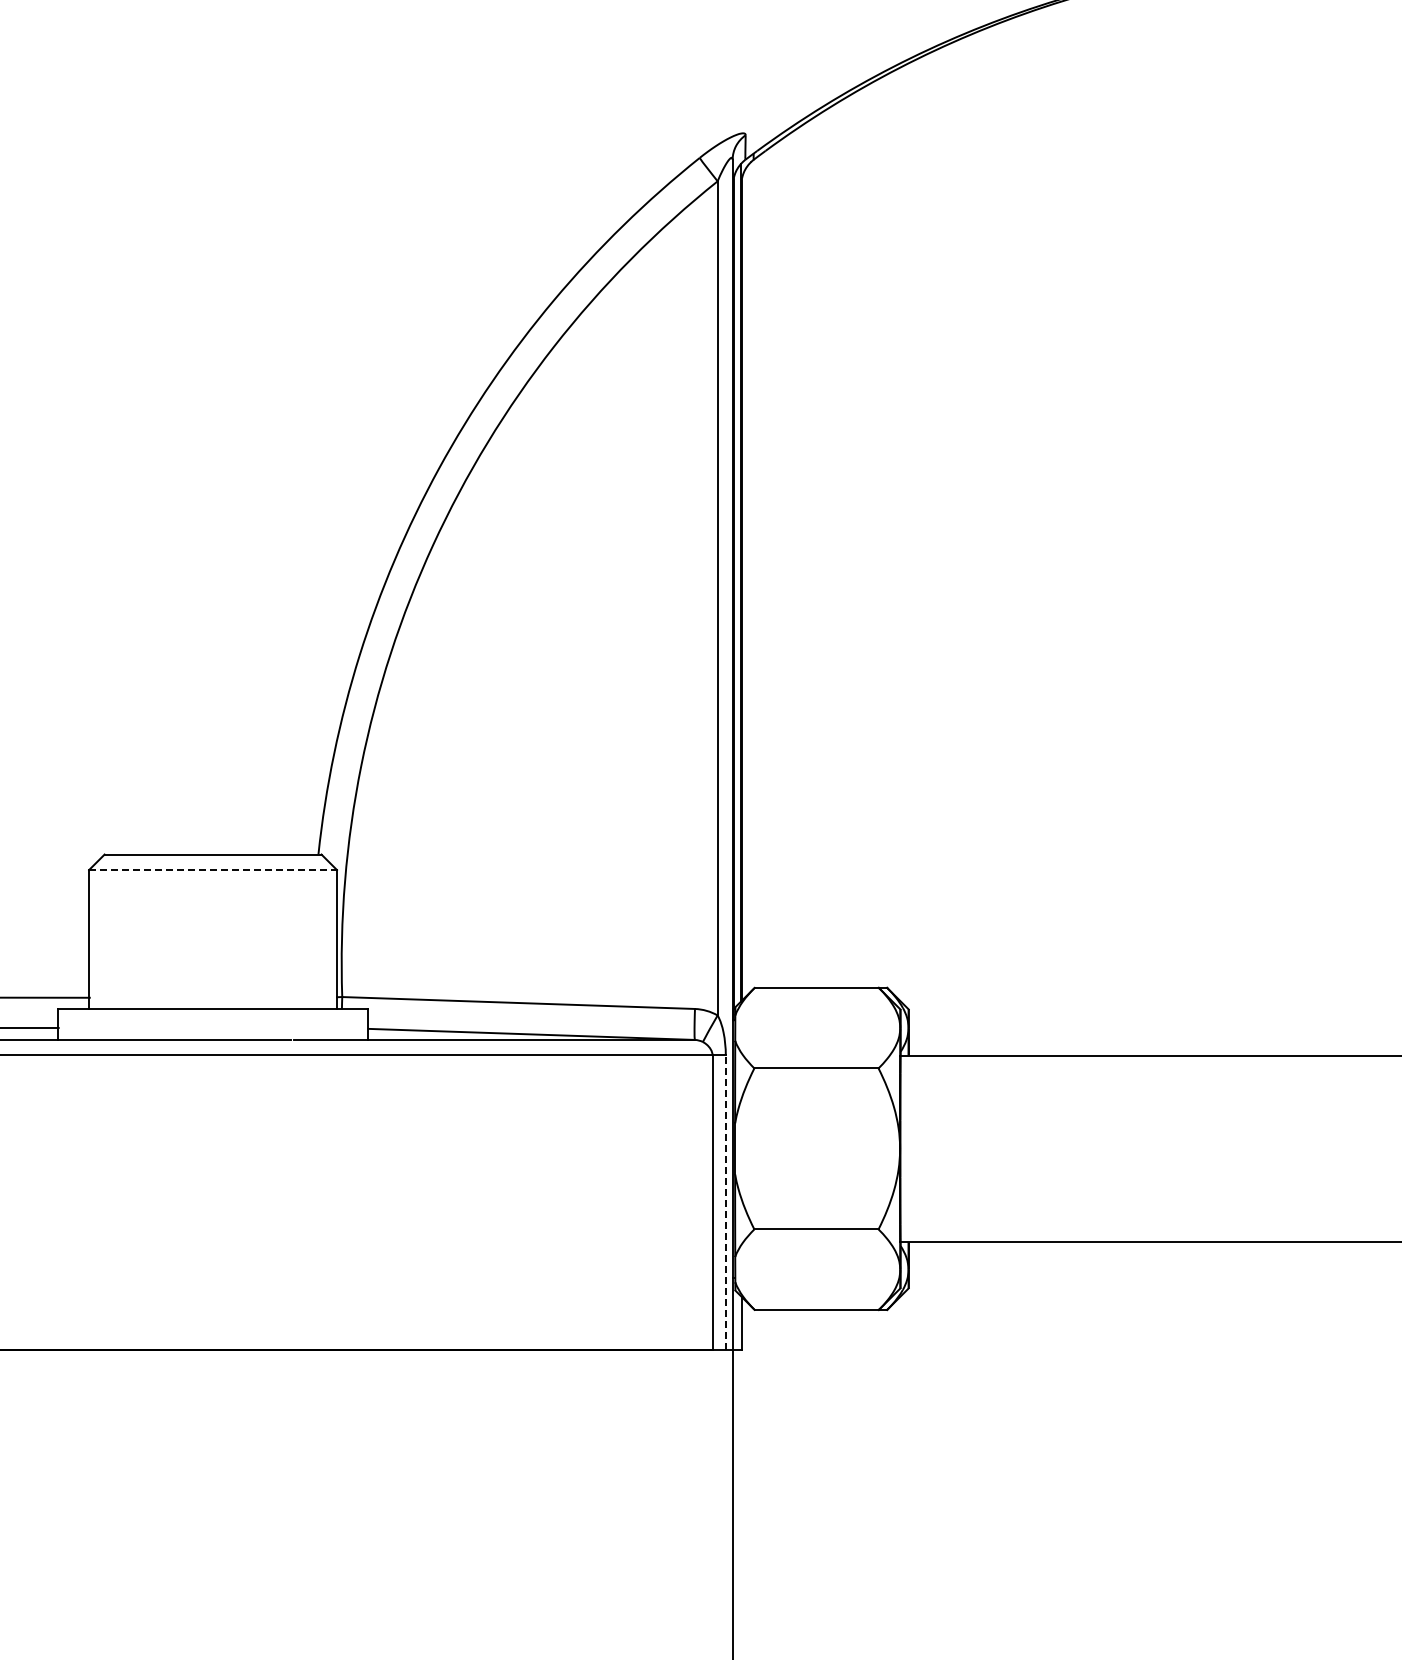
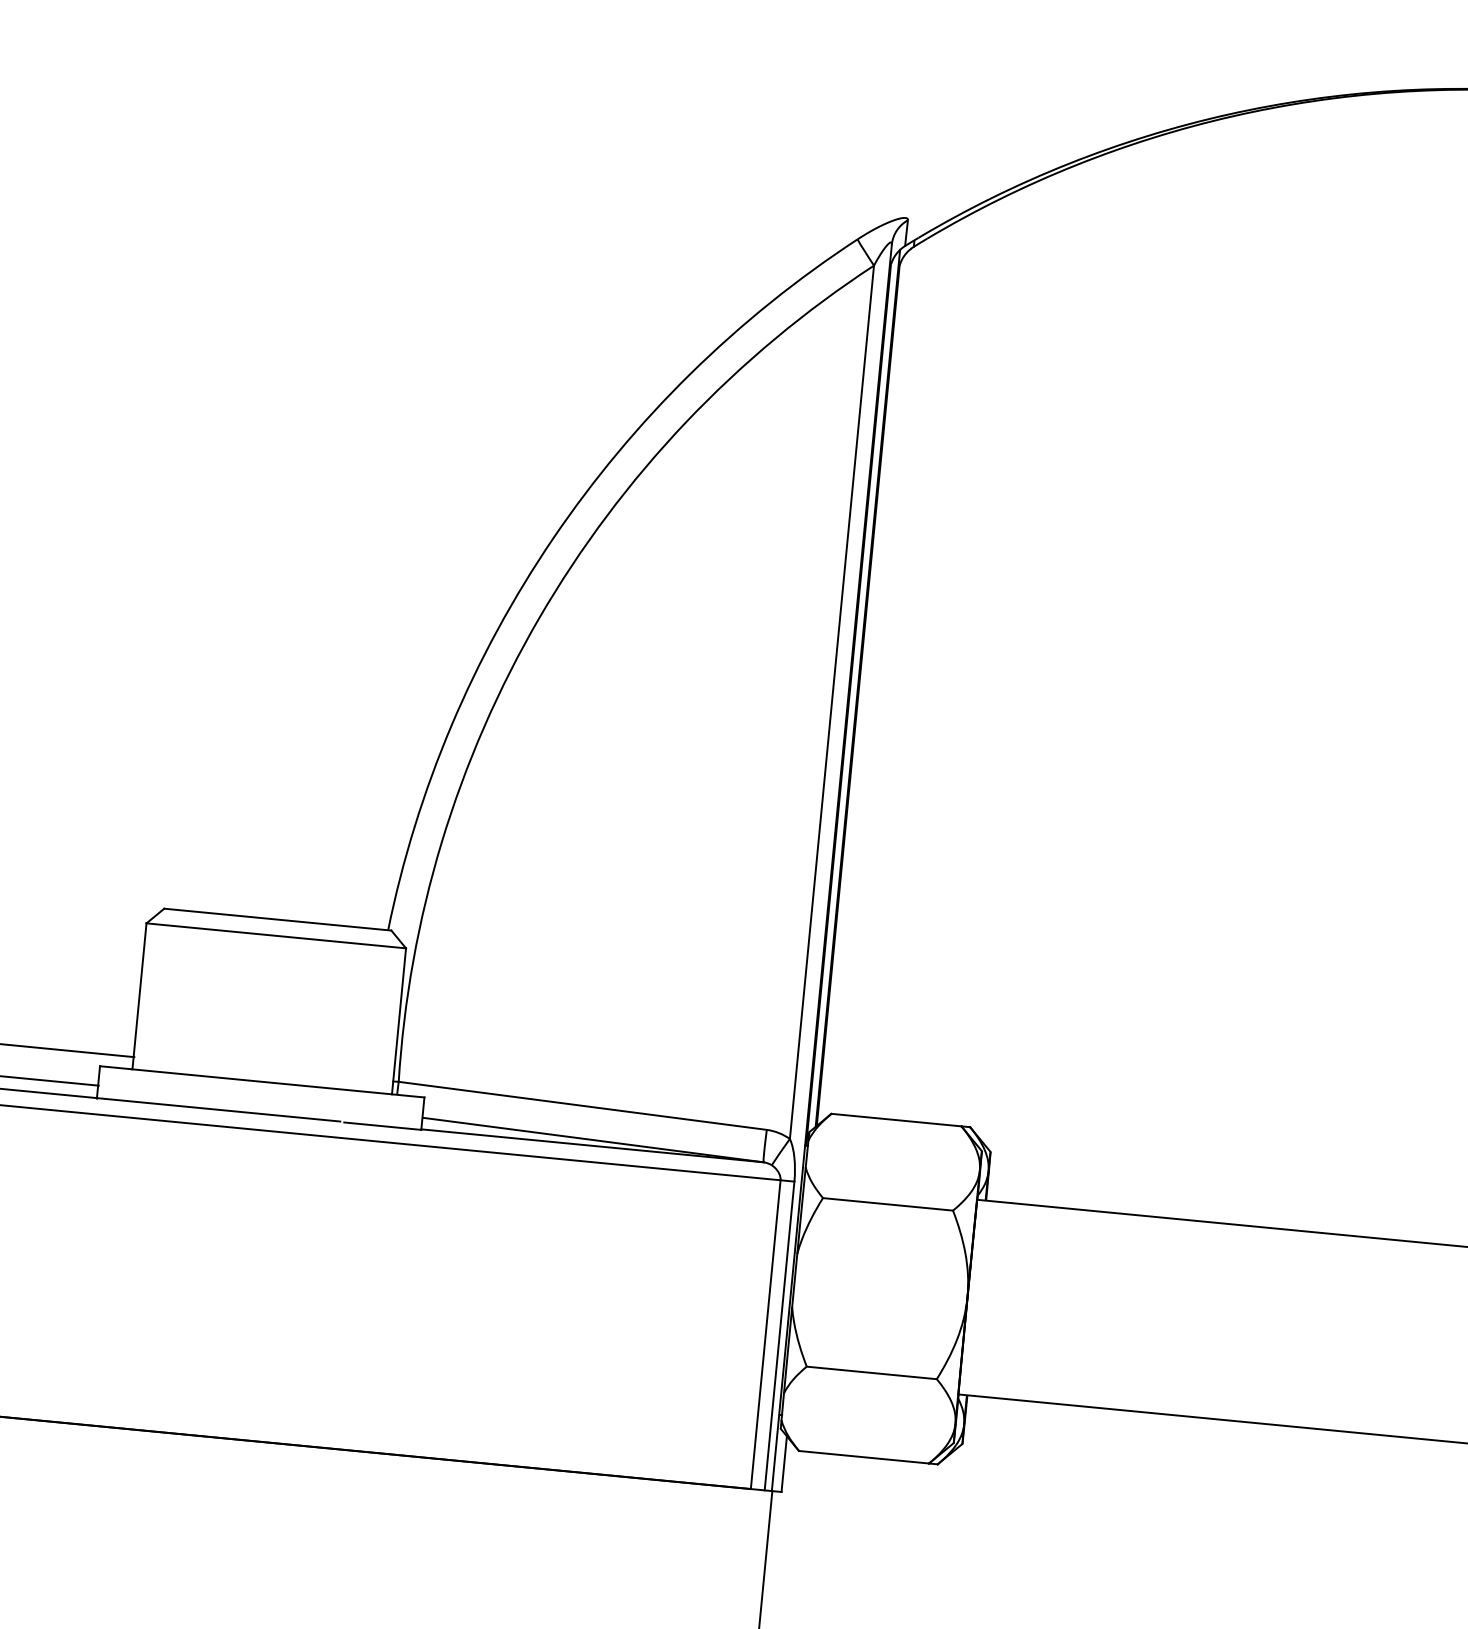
line: (213, 870) -> (276, 936), dashed -> solid
line: (725, 1202) -> (779, 1335), dashed -> solid

